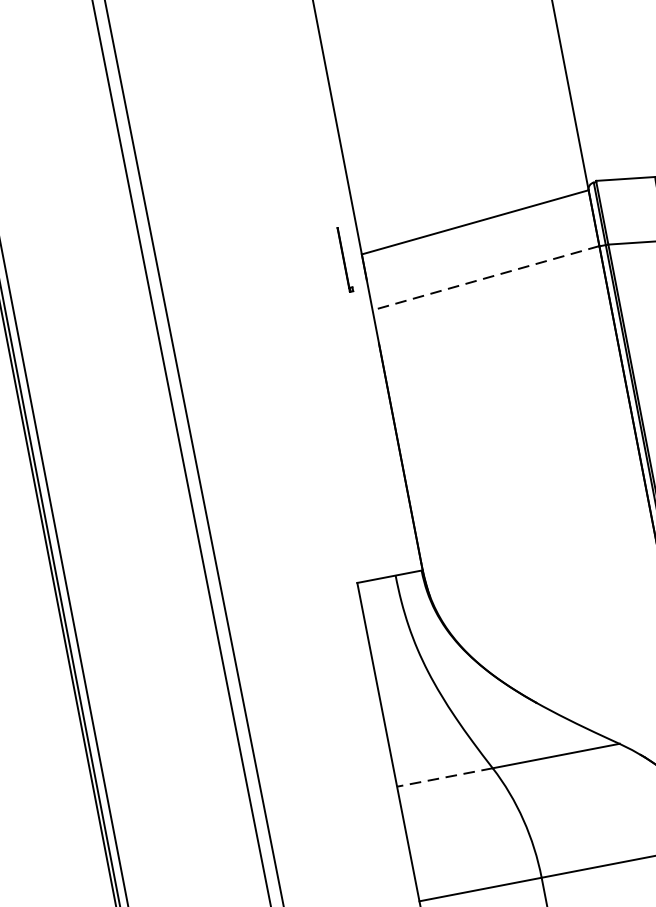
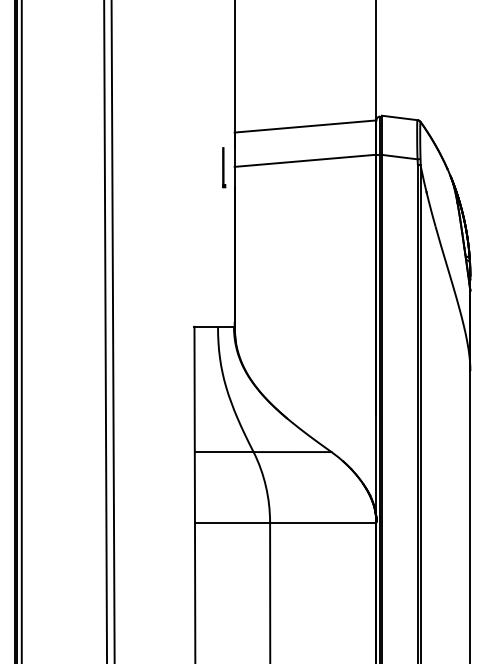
line: (345, 259) -> (224, 167), moved
line: (485, 277) -> (305, 160), dashed -> solid
line: (443, 778) -> (223, 452), dashed -> solid

